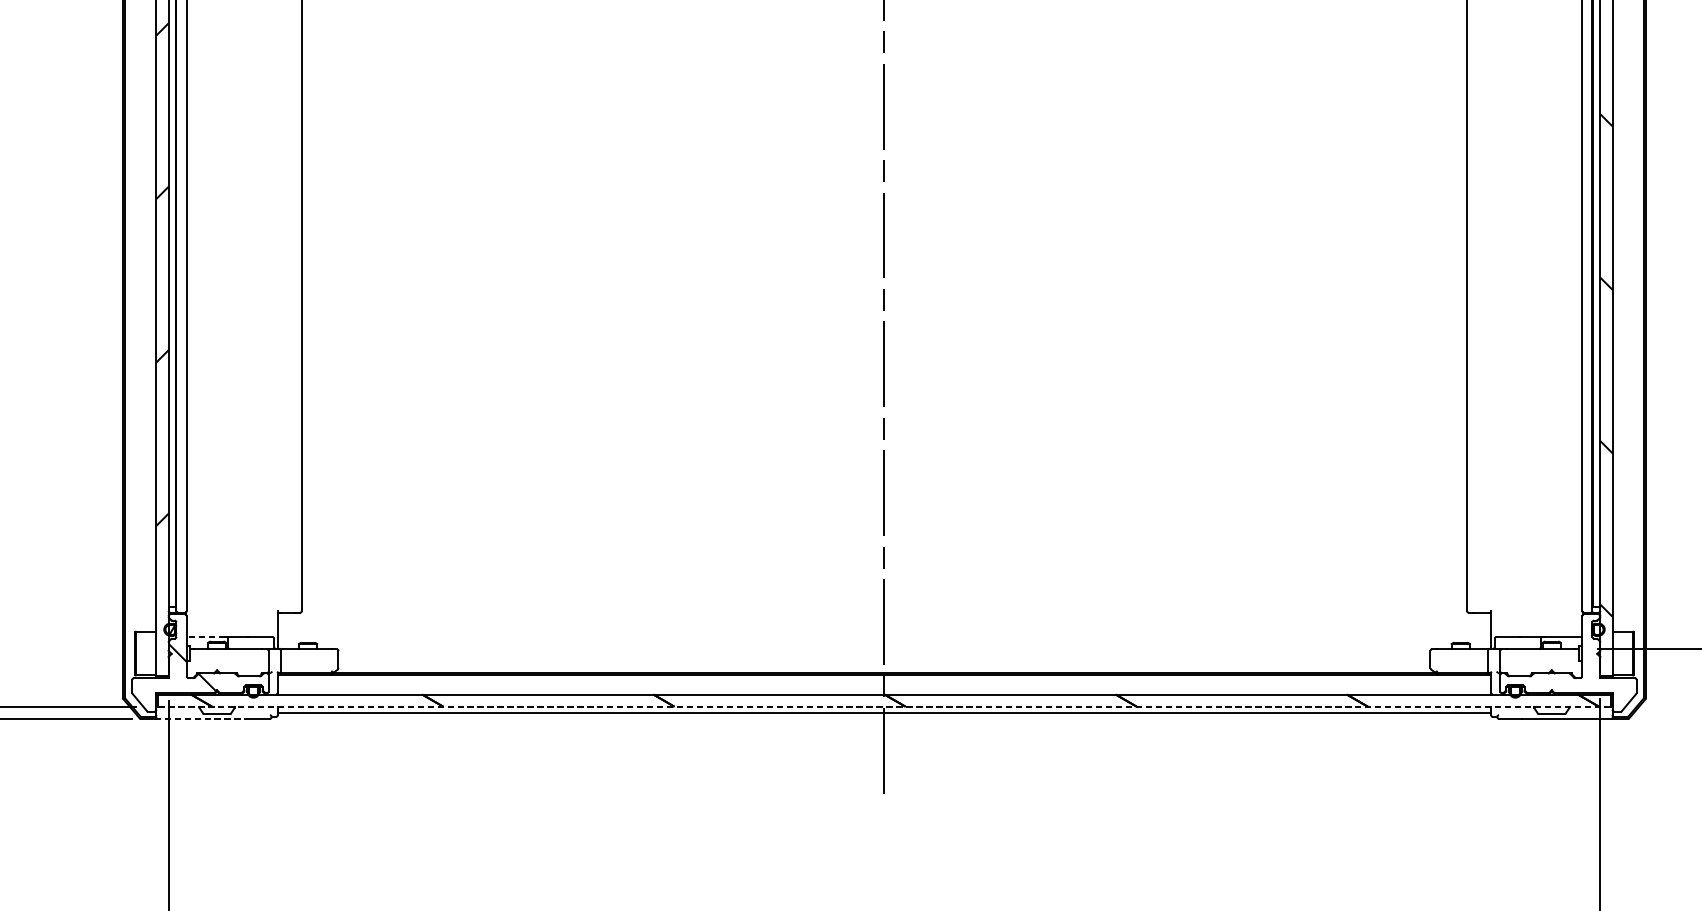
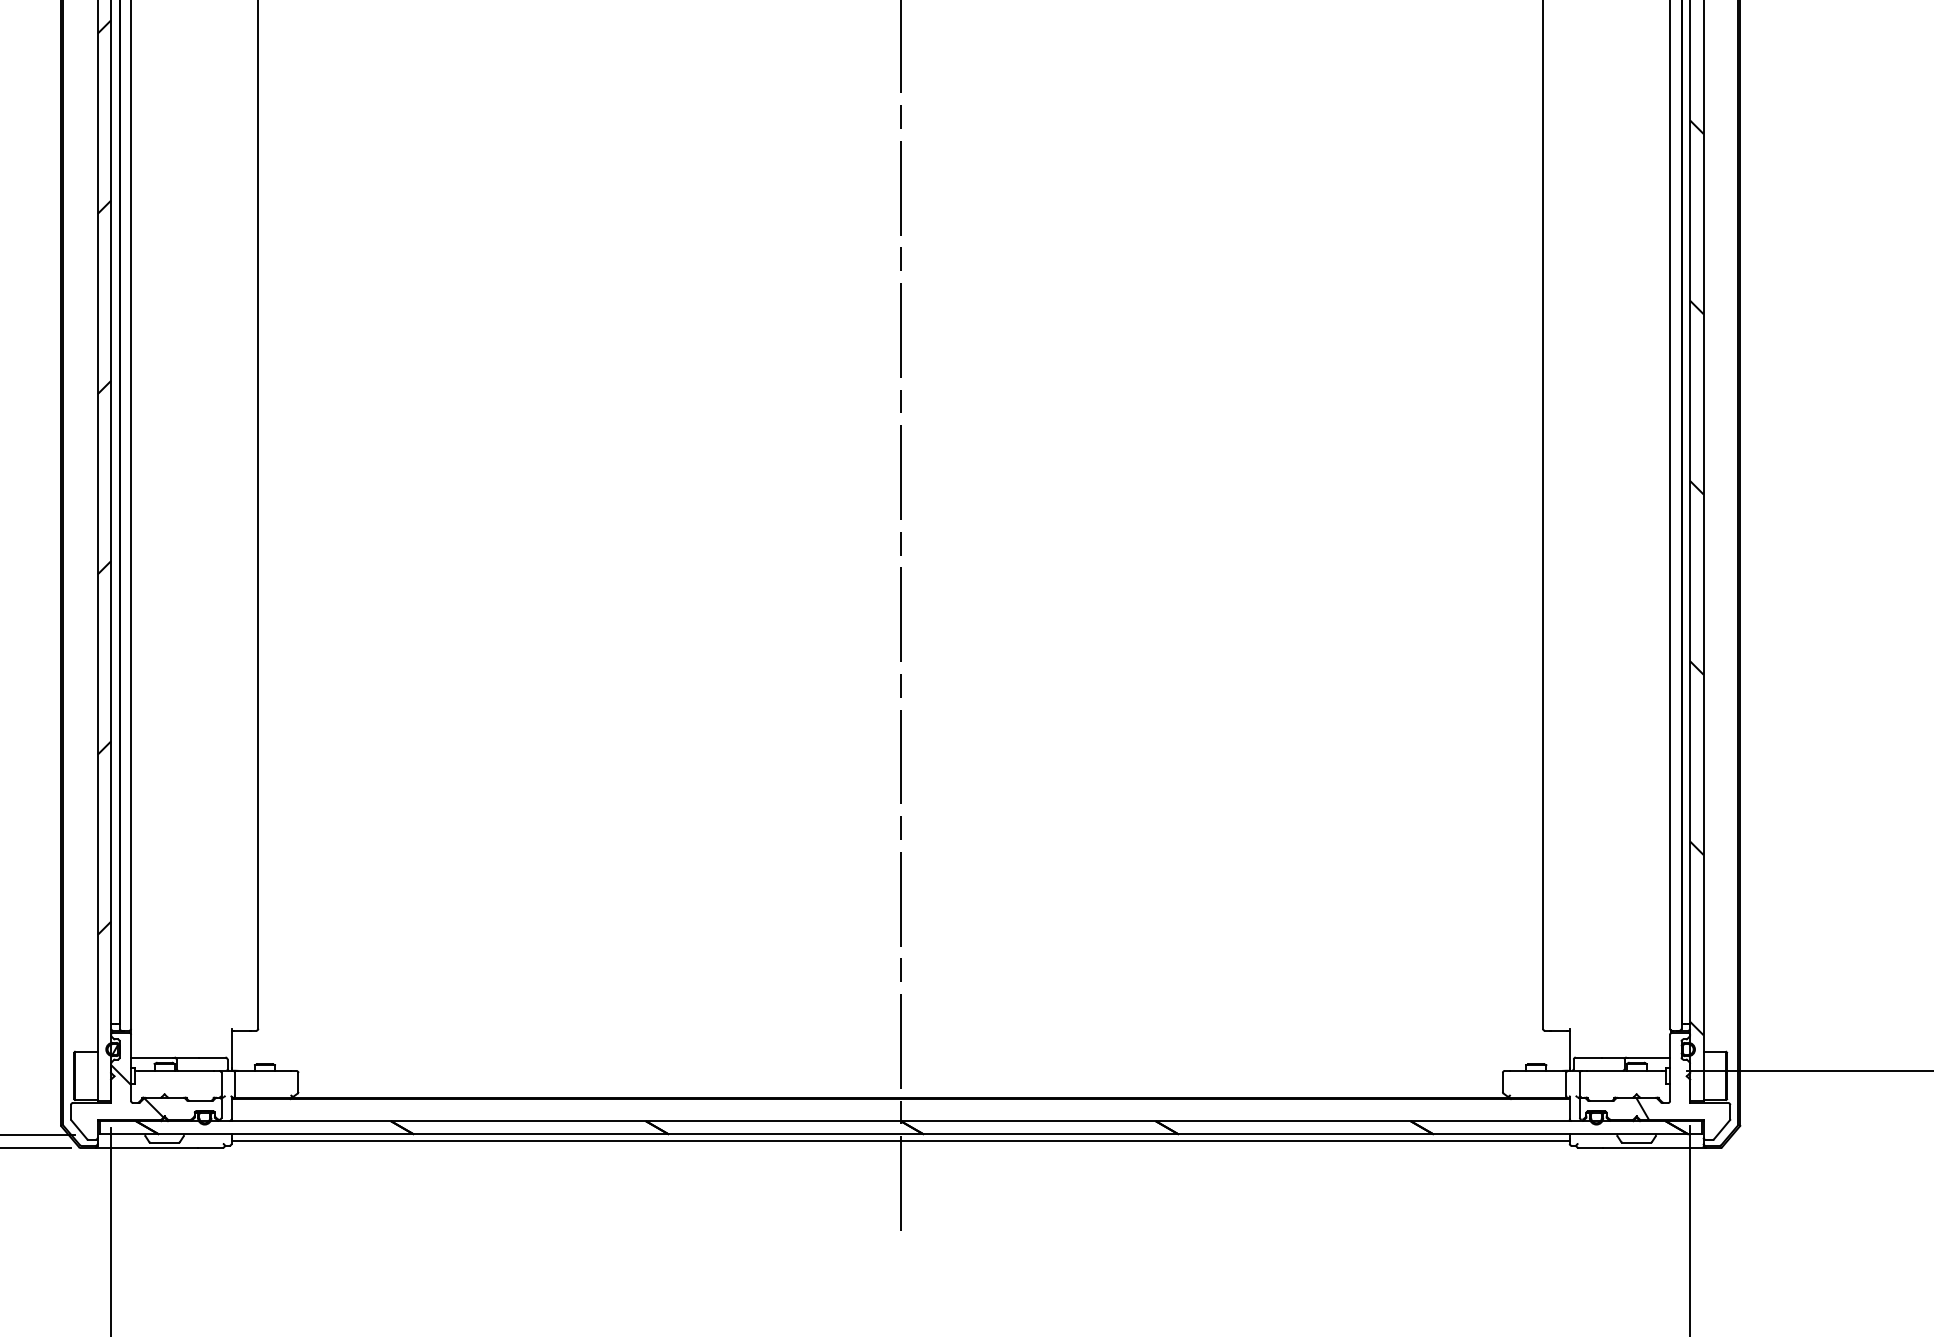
line: (205, 636) -> (151, 1057), dashed -> solid
hatch: (1557, 683) -> (1642, 1108), added
line: (884, 706) -> (900, 1134), dashed -> solid
line: (201, 718) -> (147, 1147), dashed -> solid

